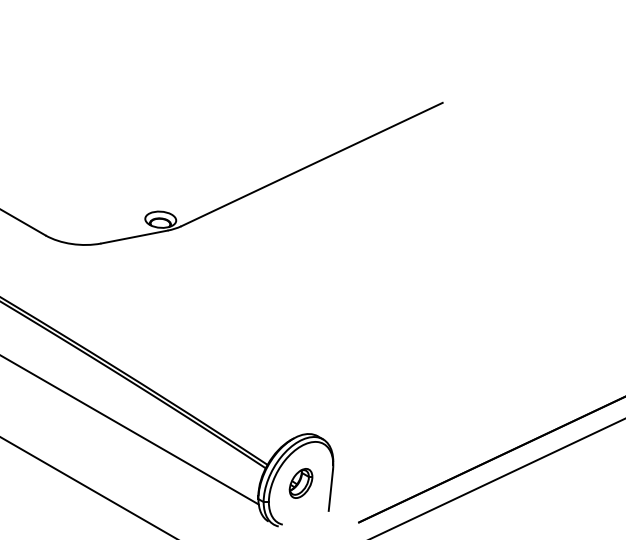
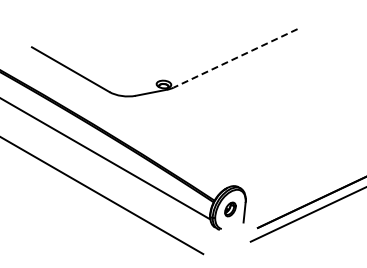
line: (311, 164) -> (235, 58), solid -> dashed

